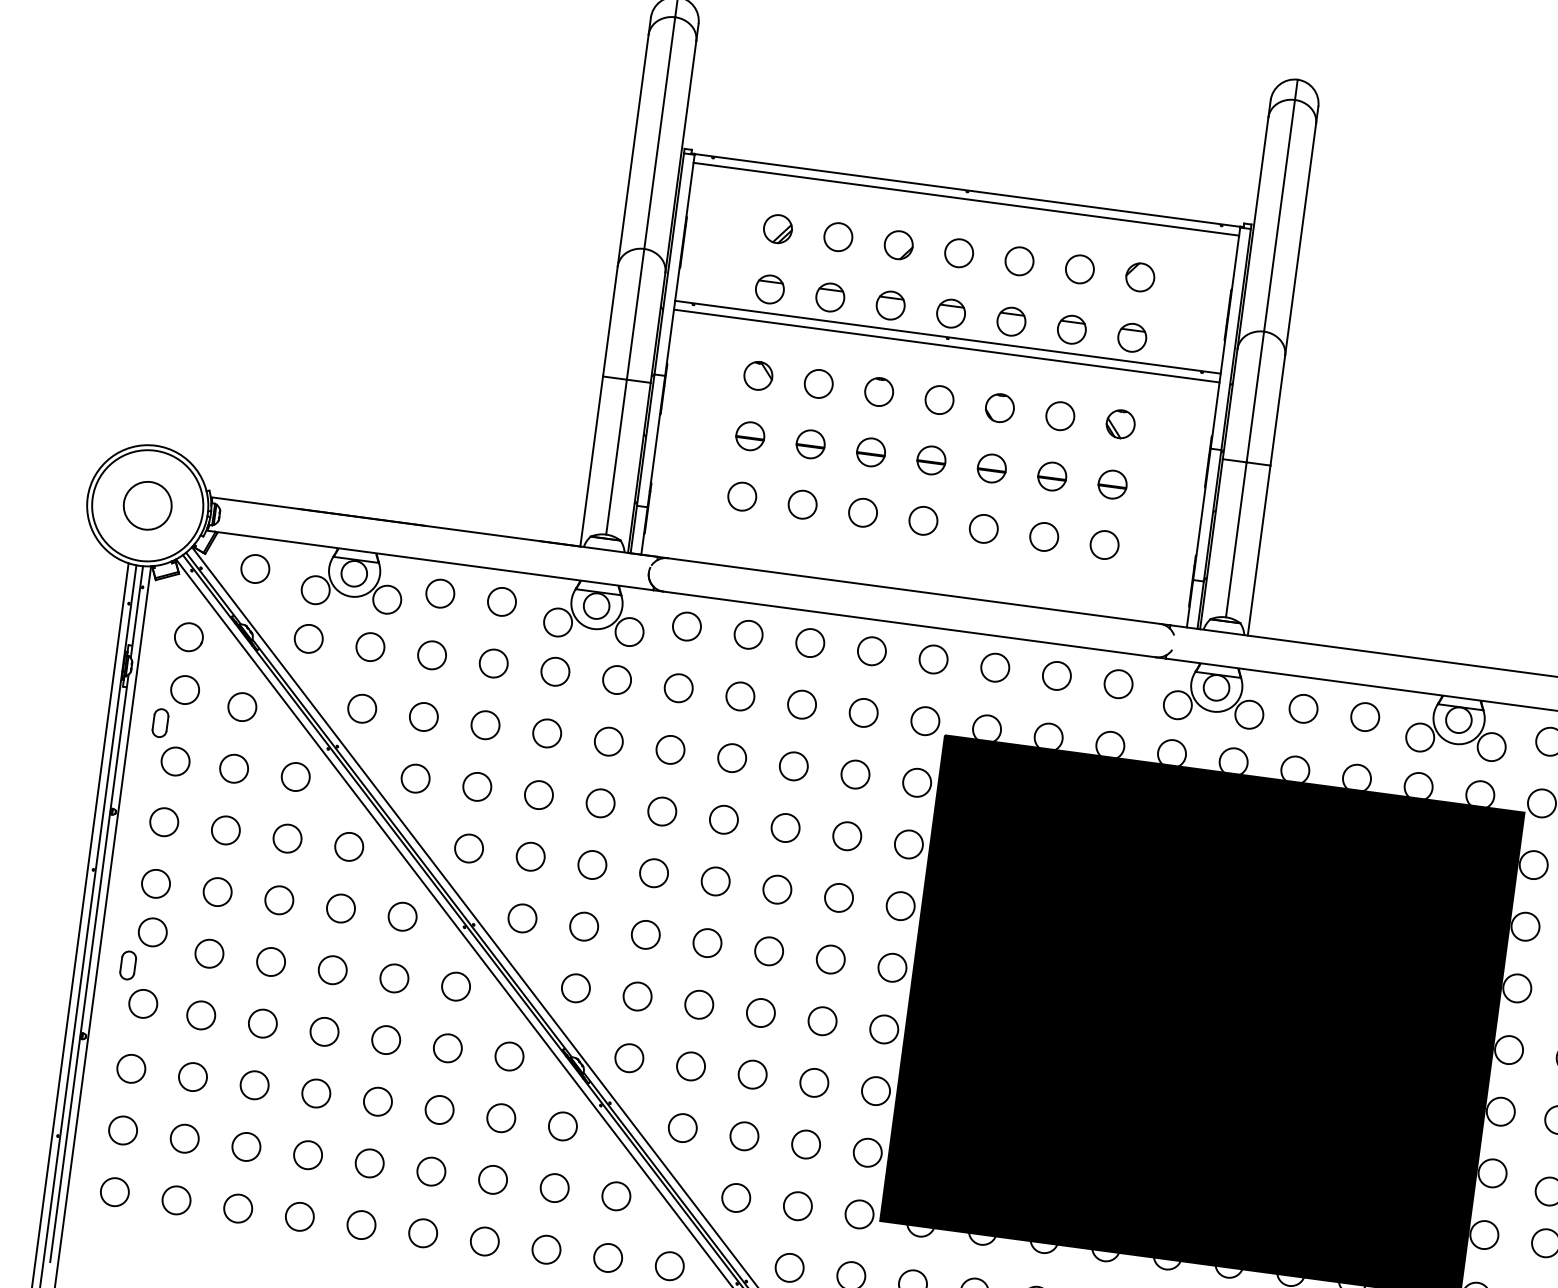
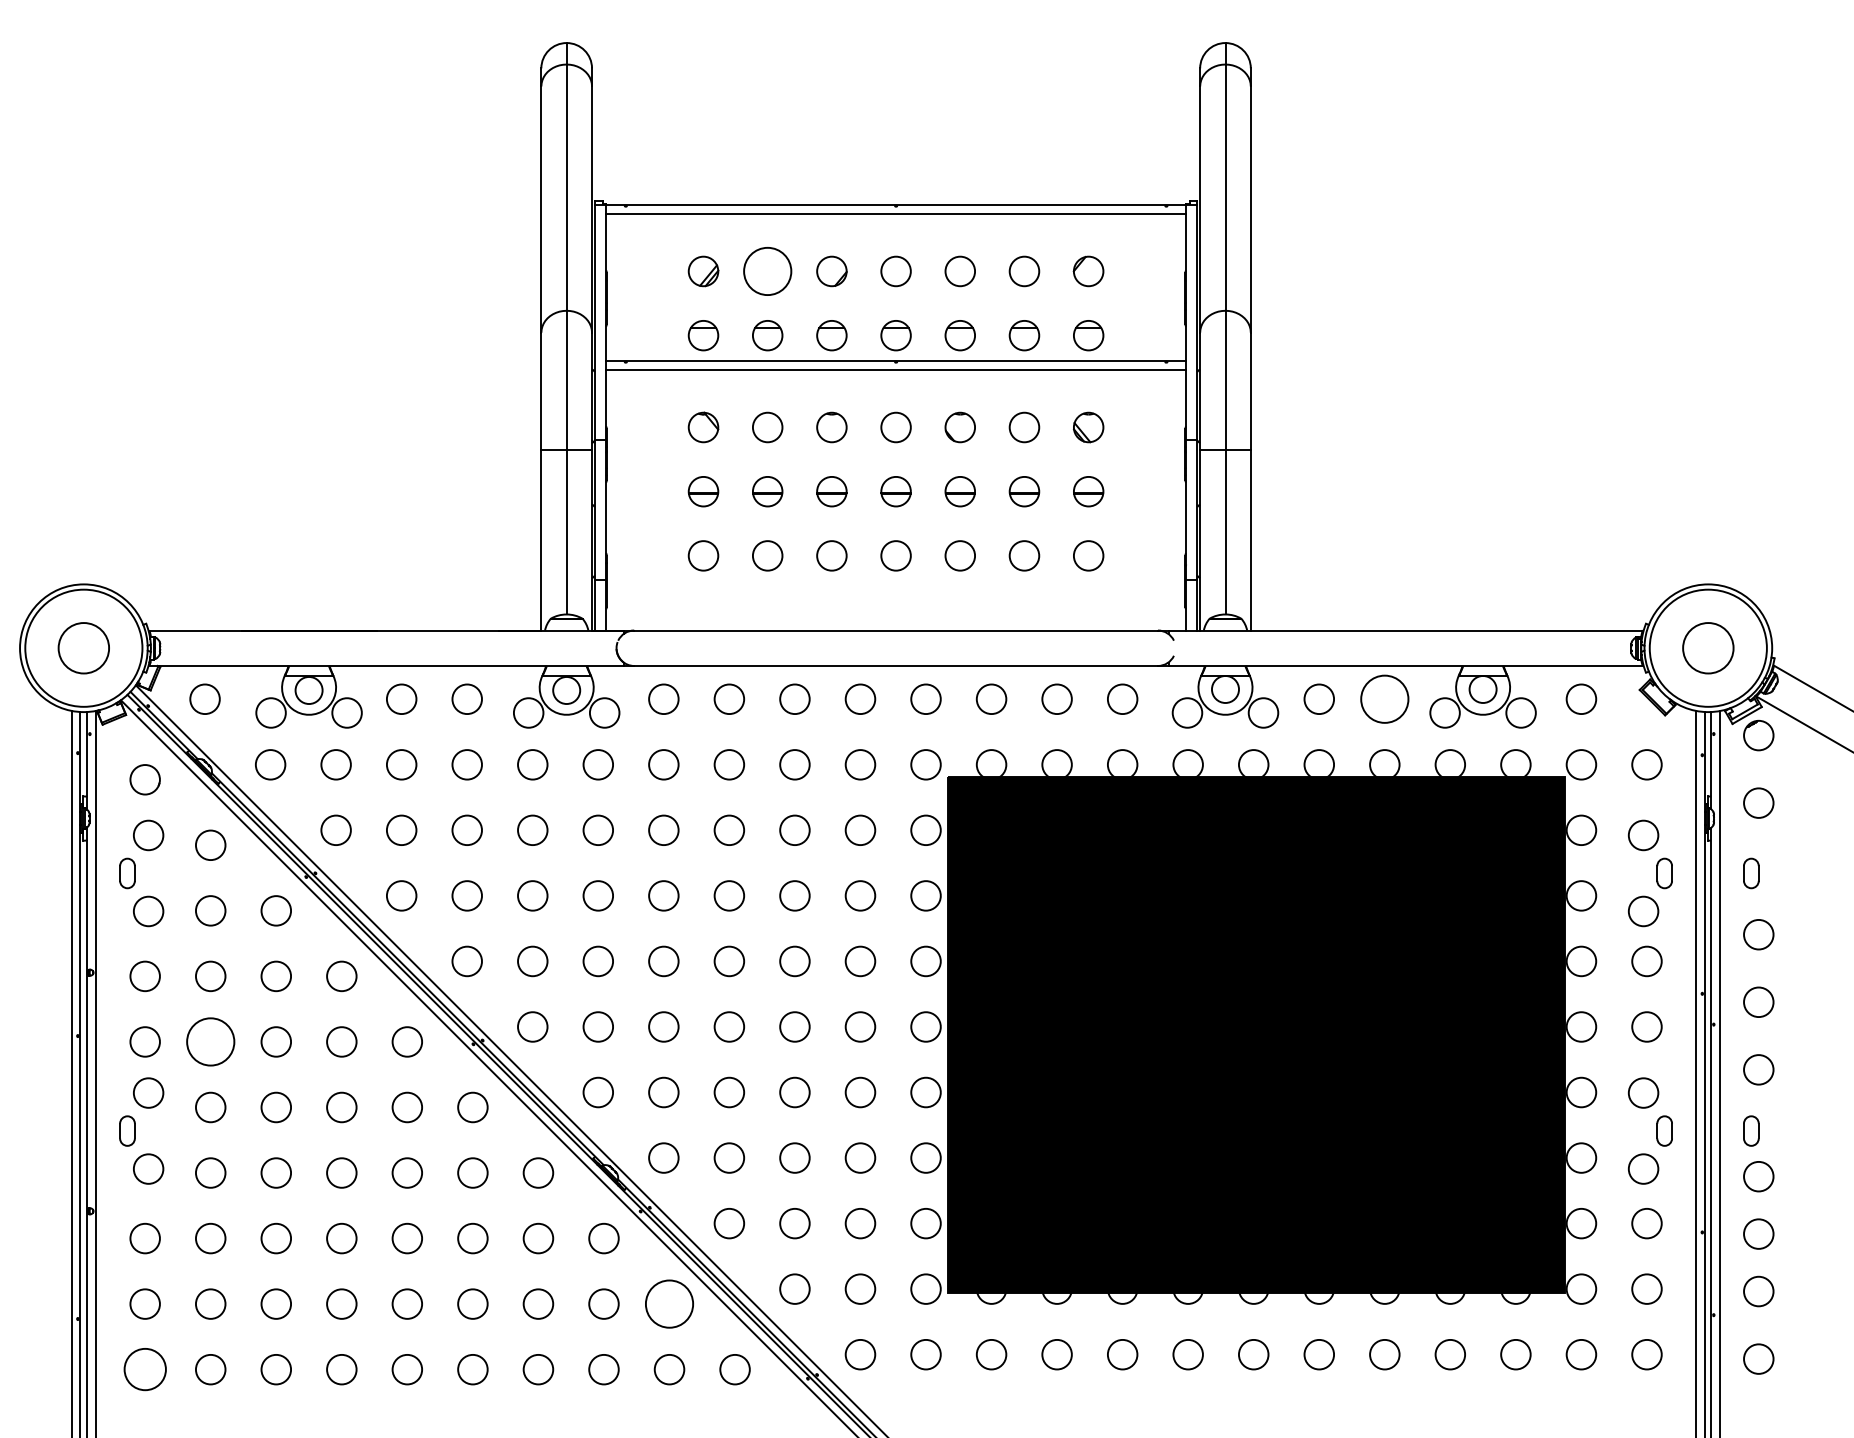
circle: (838, 237) -> (767, 271), size x1.6
circle: (1364, 717) -> (1384, 699), size x1.6
circle: (217, 891) -> (210, 1041), size x1.6
circle: (114, 1191) -> (144, 1369), size x1.4
circle: (616, 1195) -> (669, 1303), size x1.6

